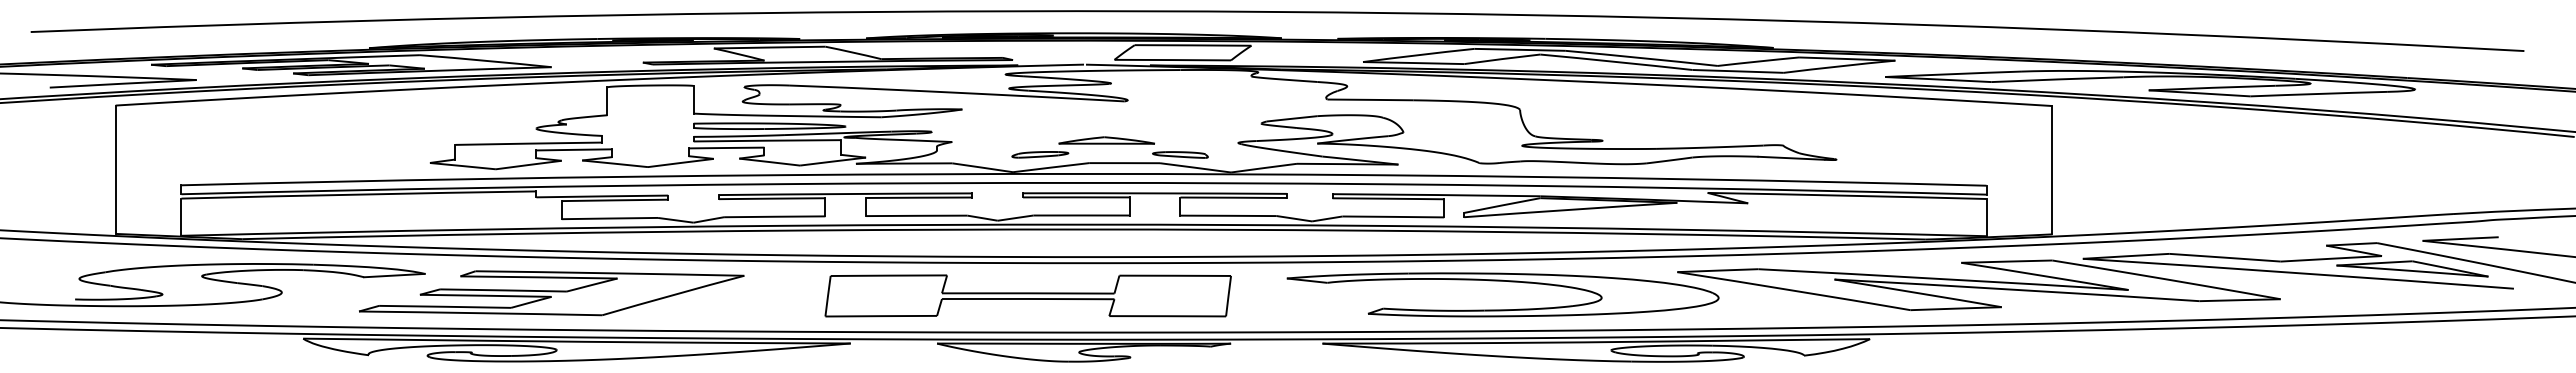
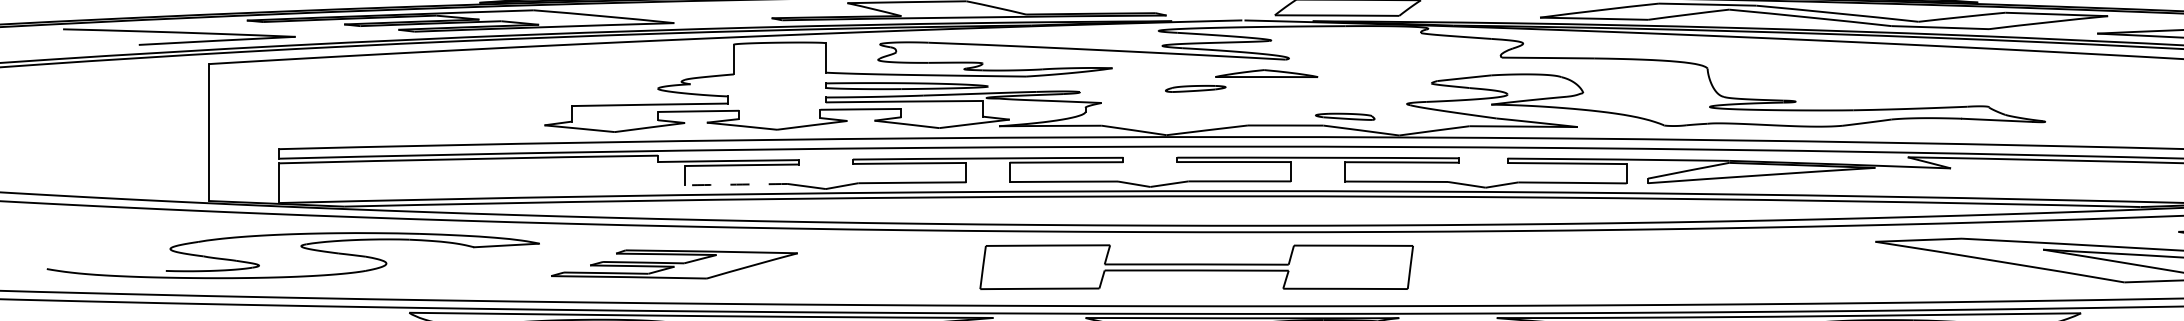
part: (1082, 147) -> (1240, 81), moved
arc: (609, 218) -> (736, 184), solid -> dashed
part: (1502, 281) -> (1688, 251), removed
part: (551, 293) -> (674, 264), size x0.6
part: (1027, 295) -> (1195, 266), moved

